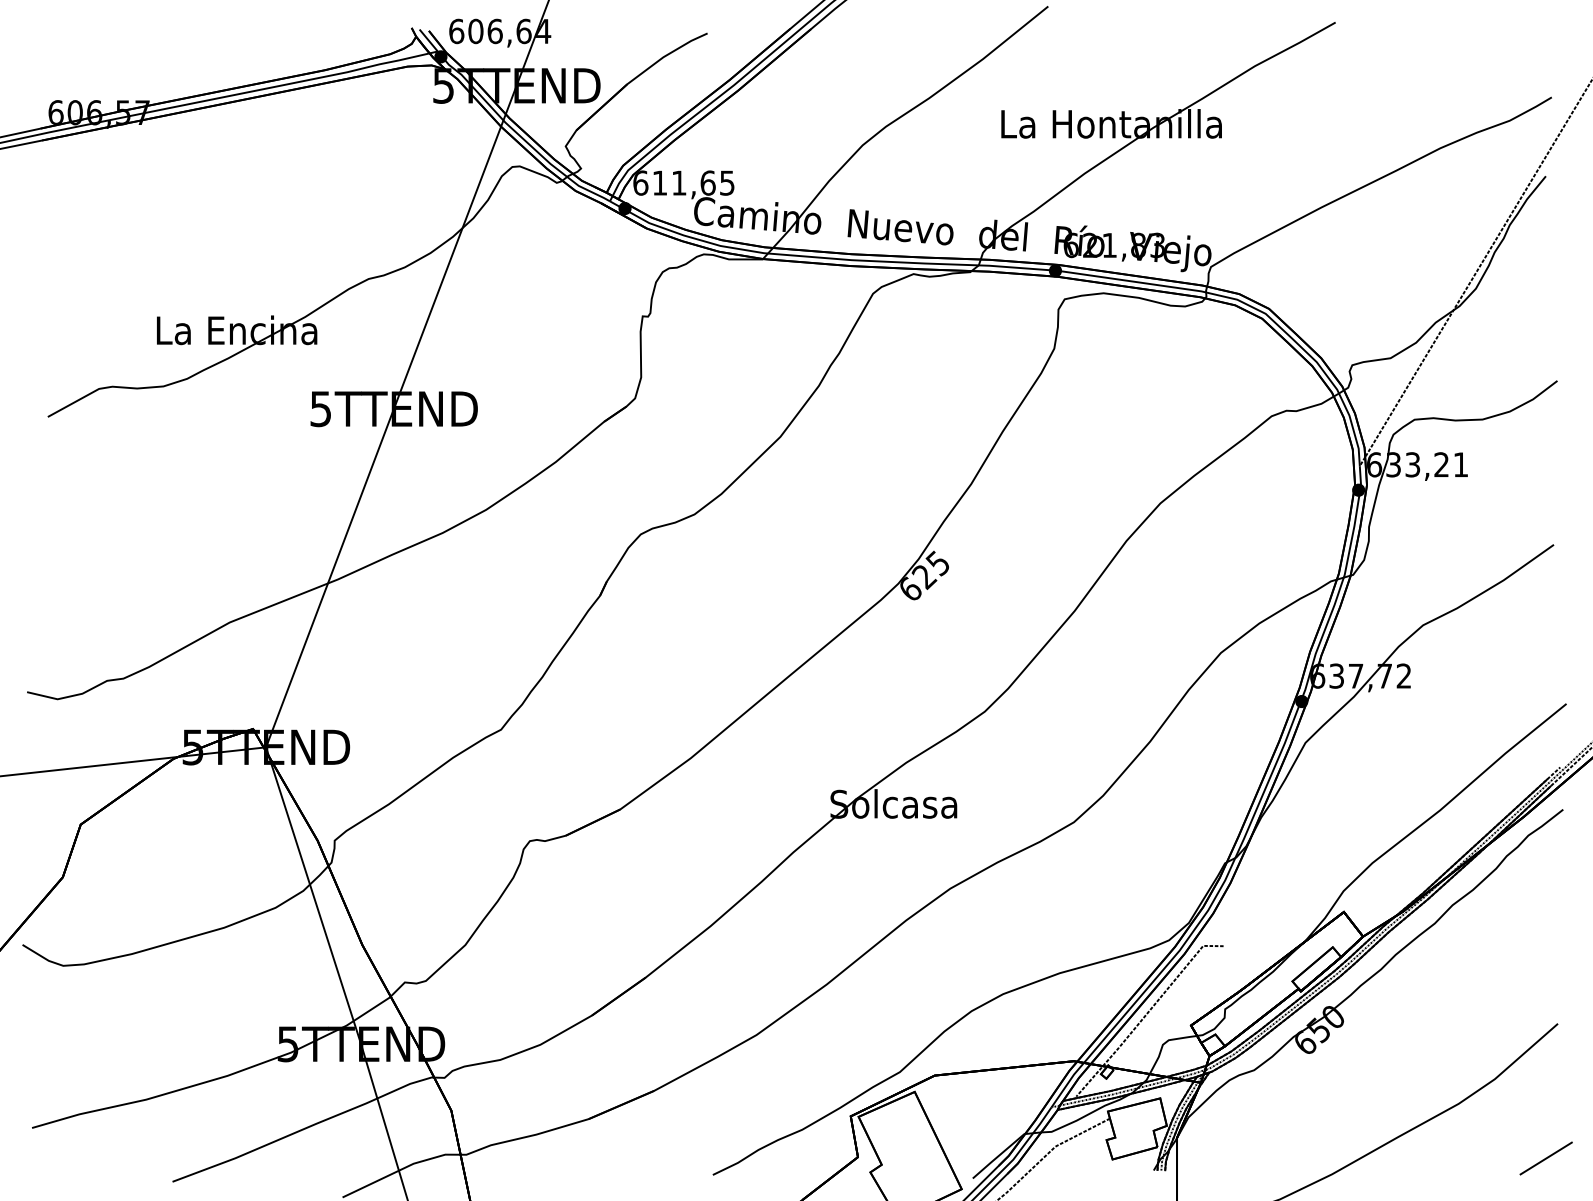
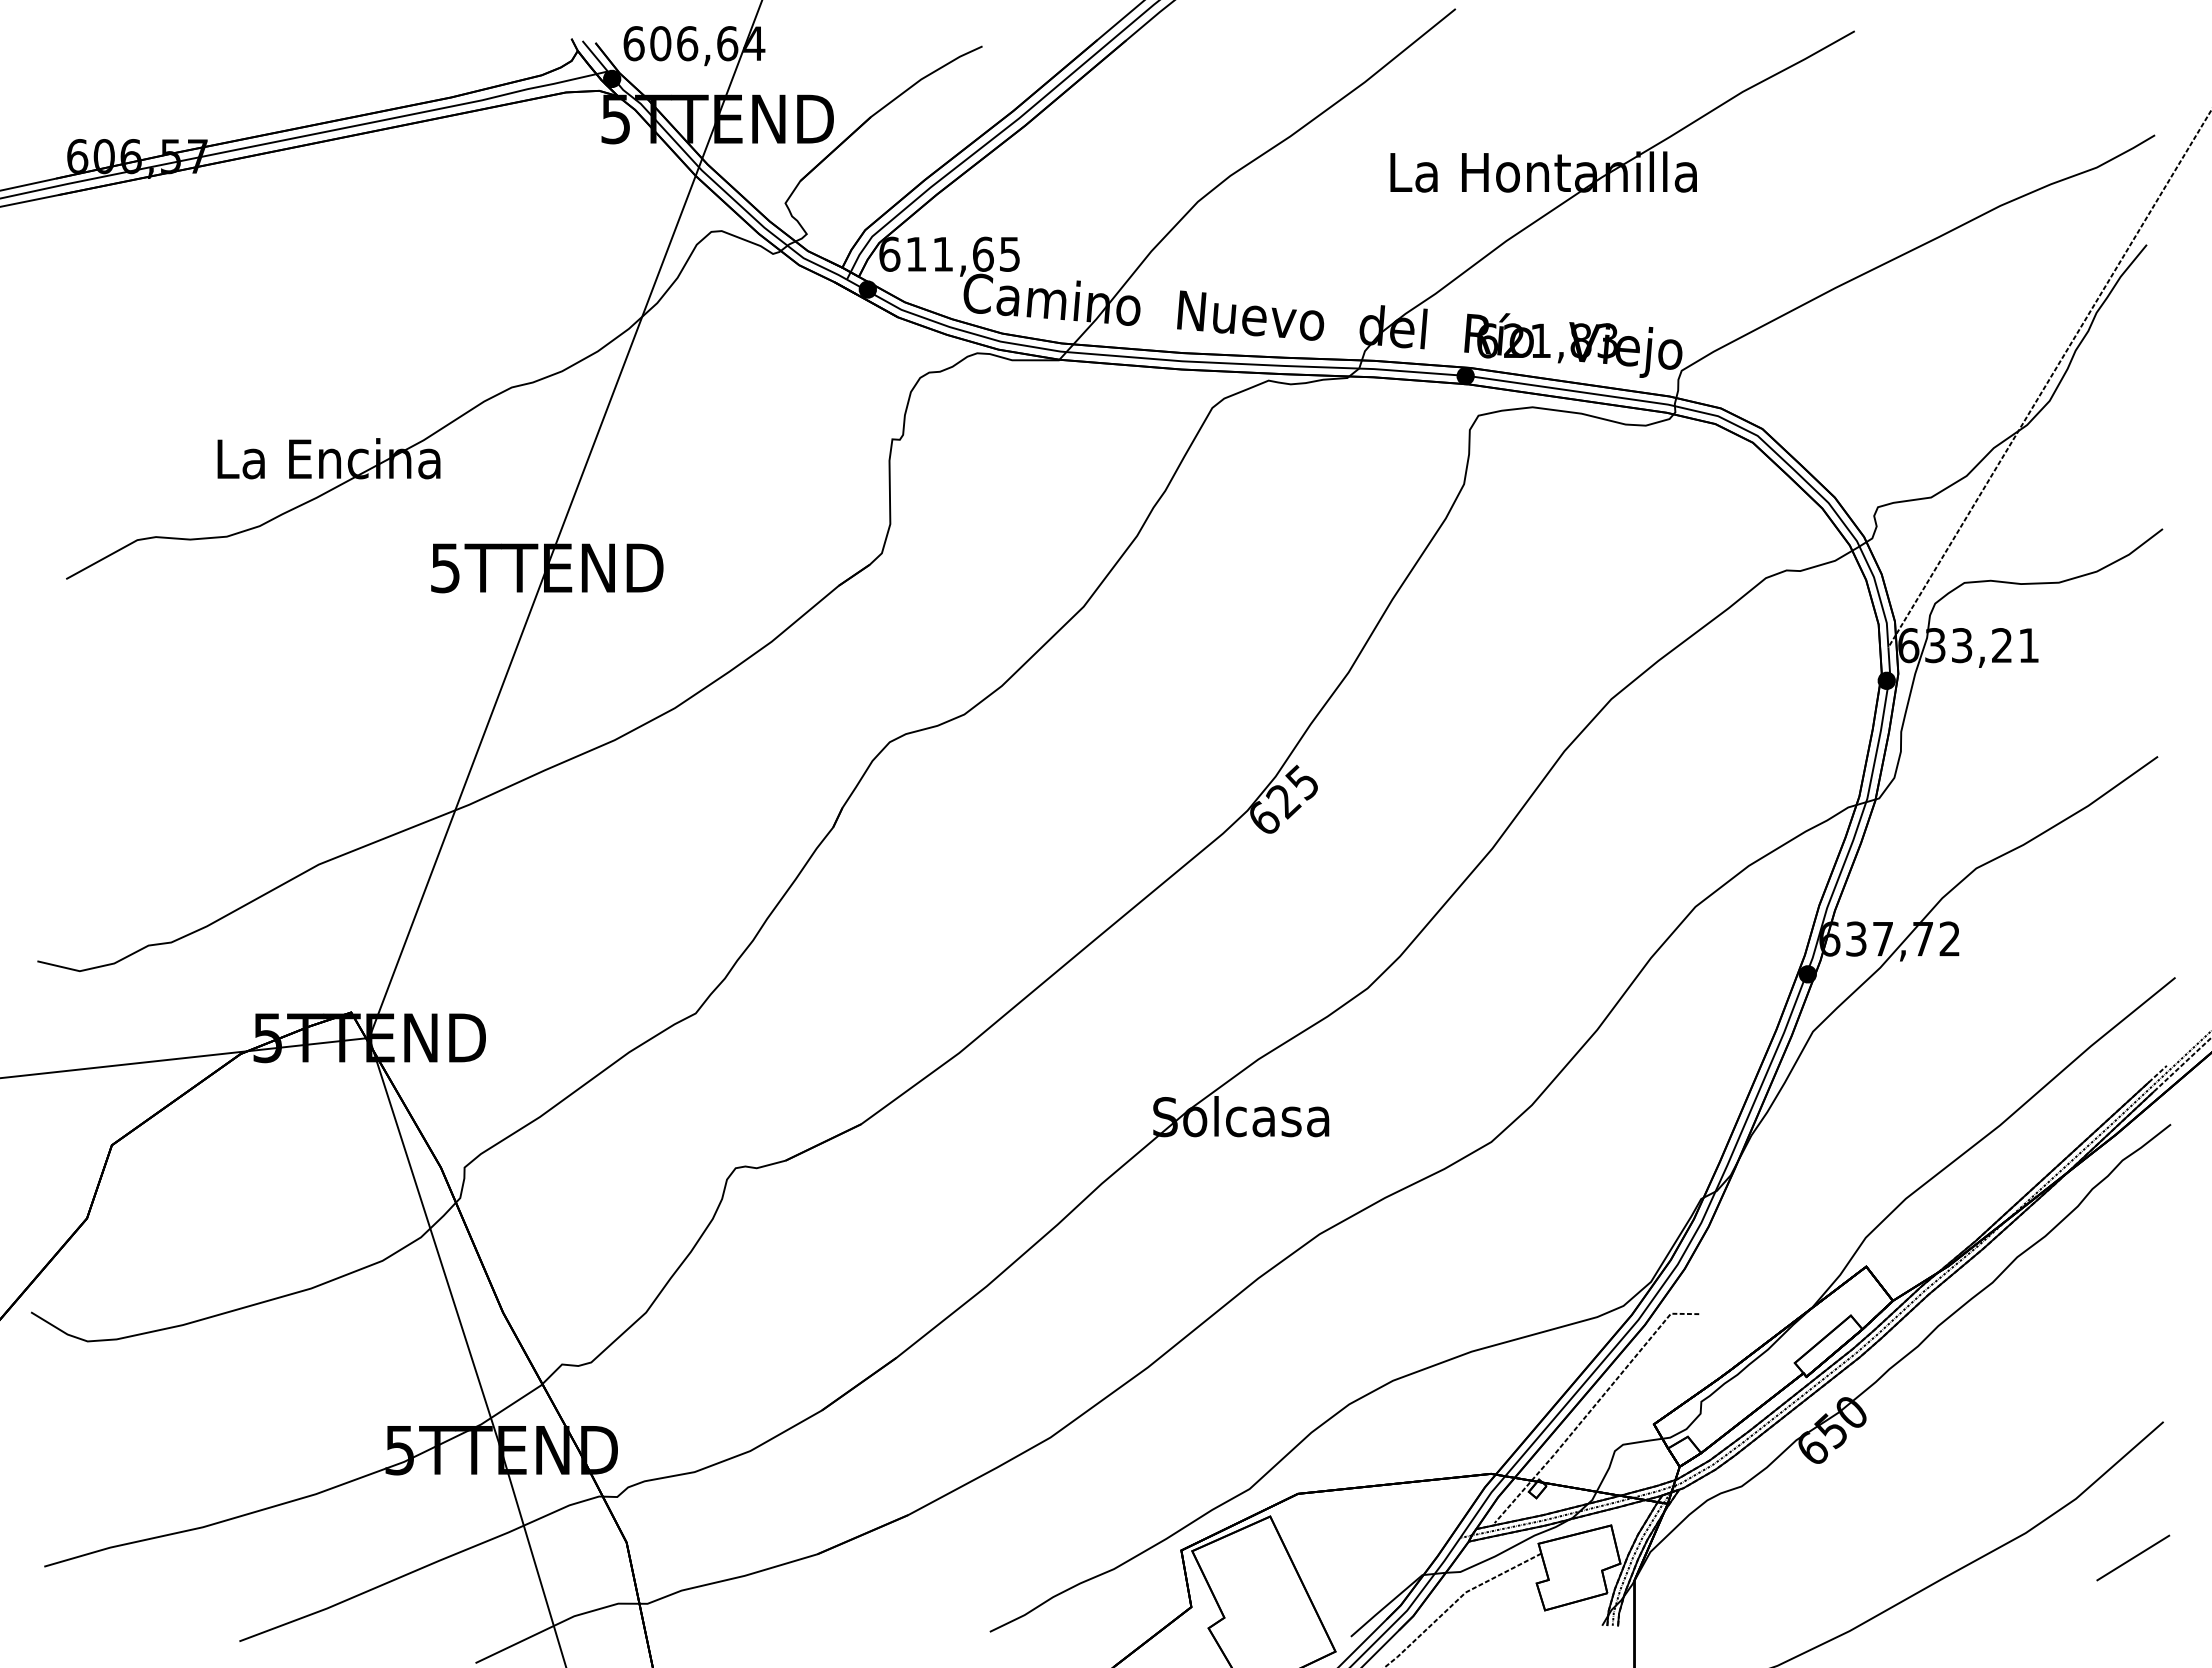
line: (1546, 1158) -> (2133, 1557), moved

